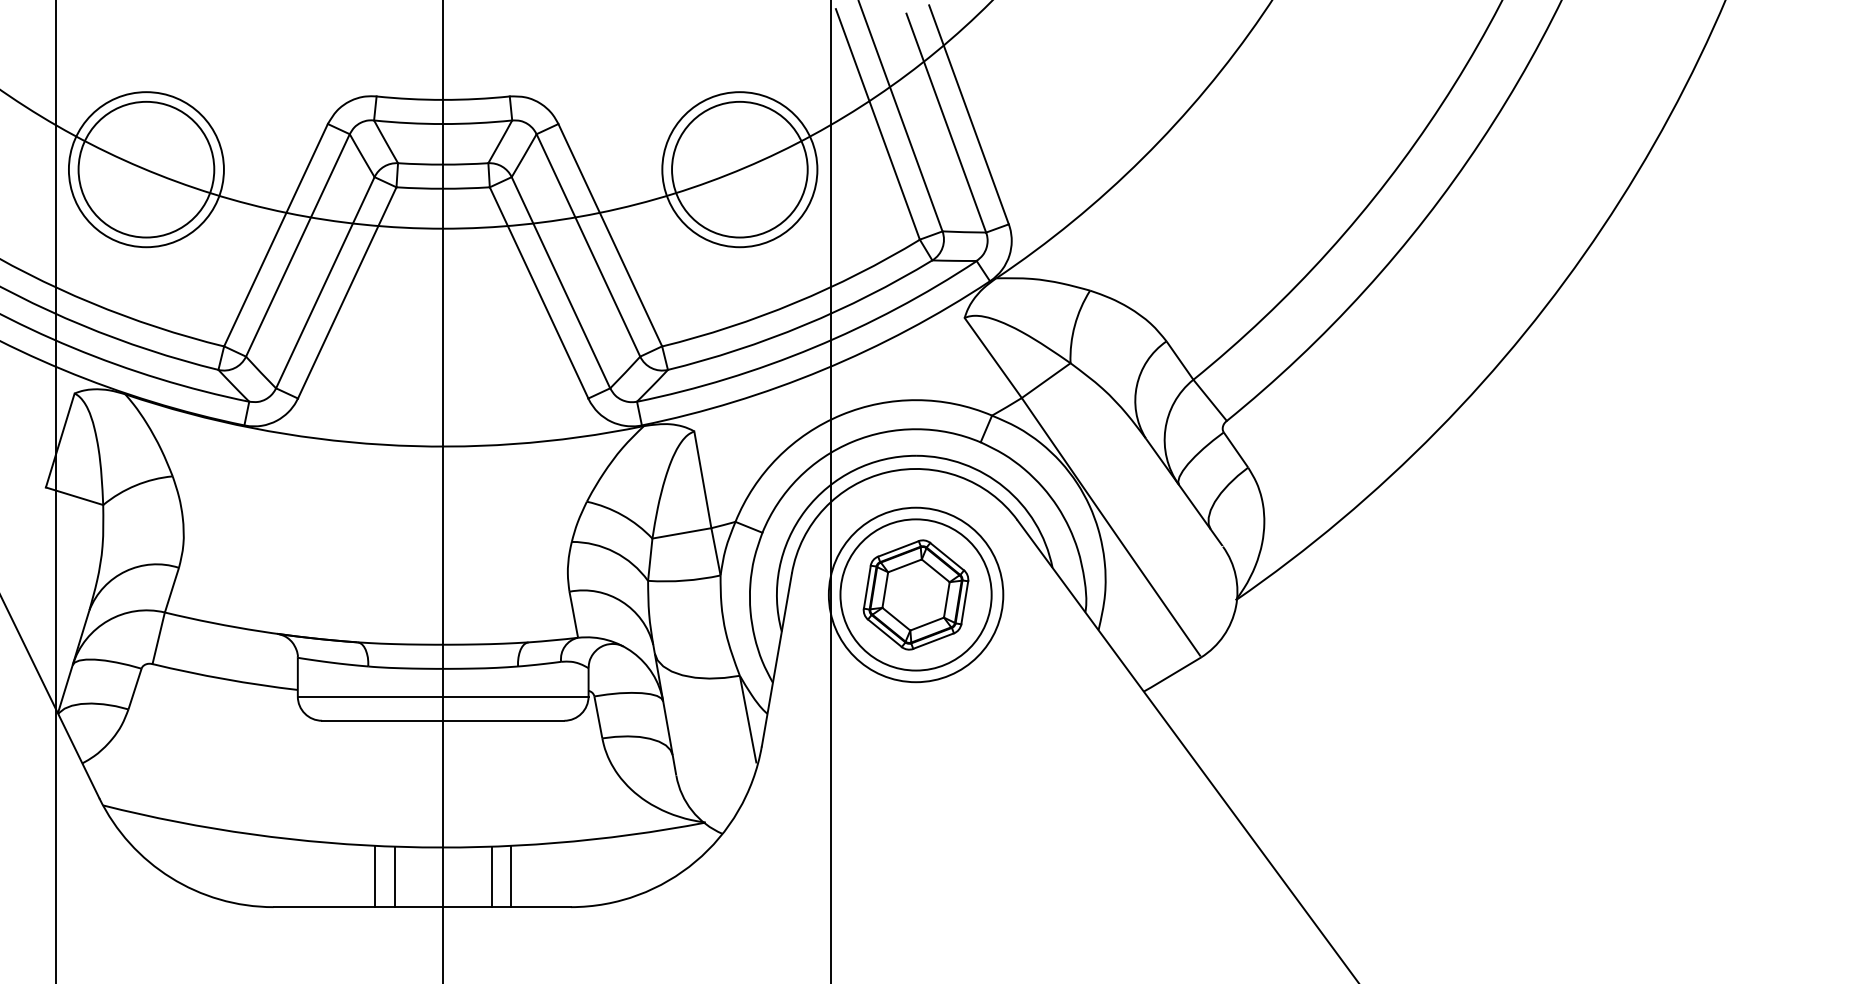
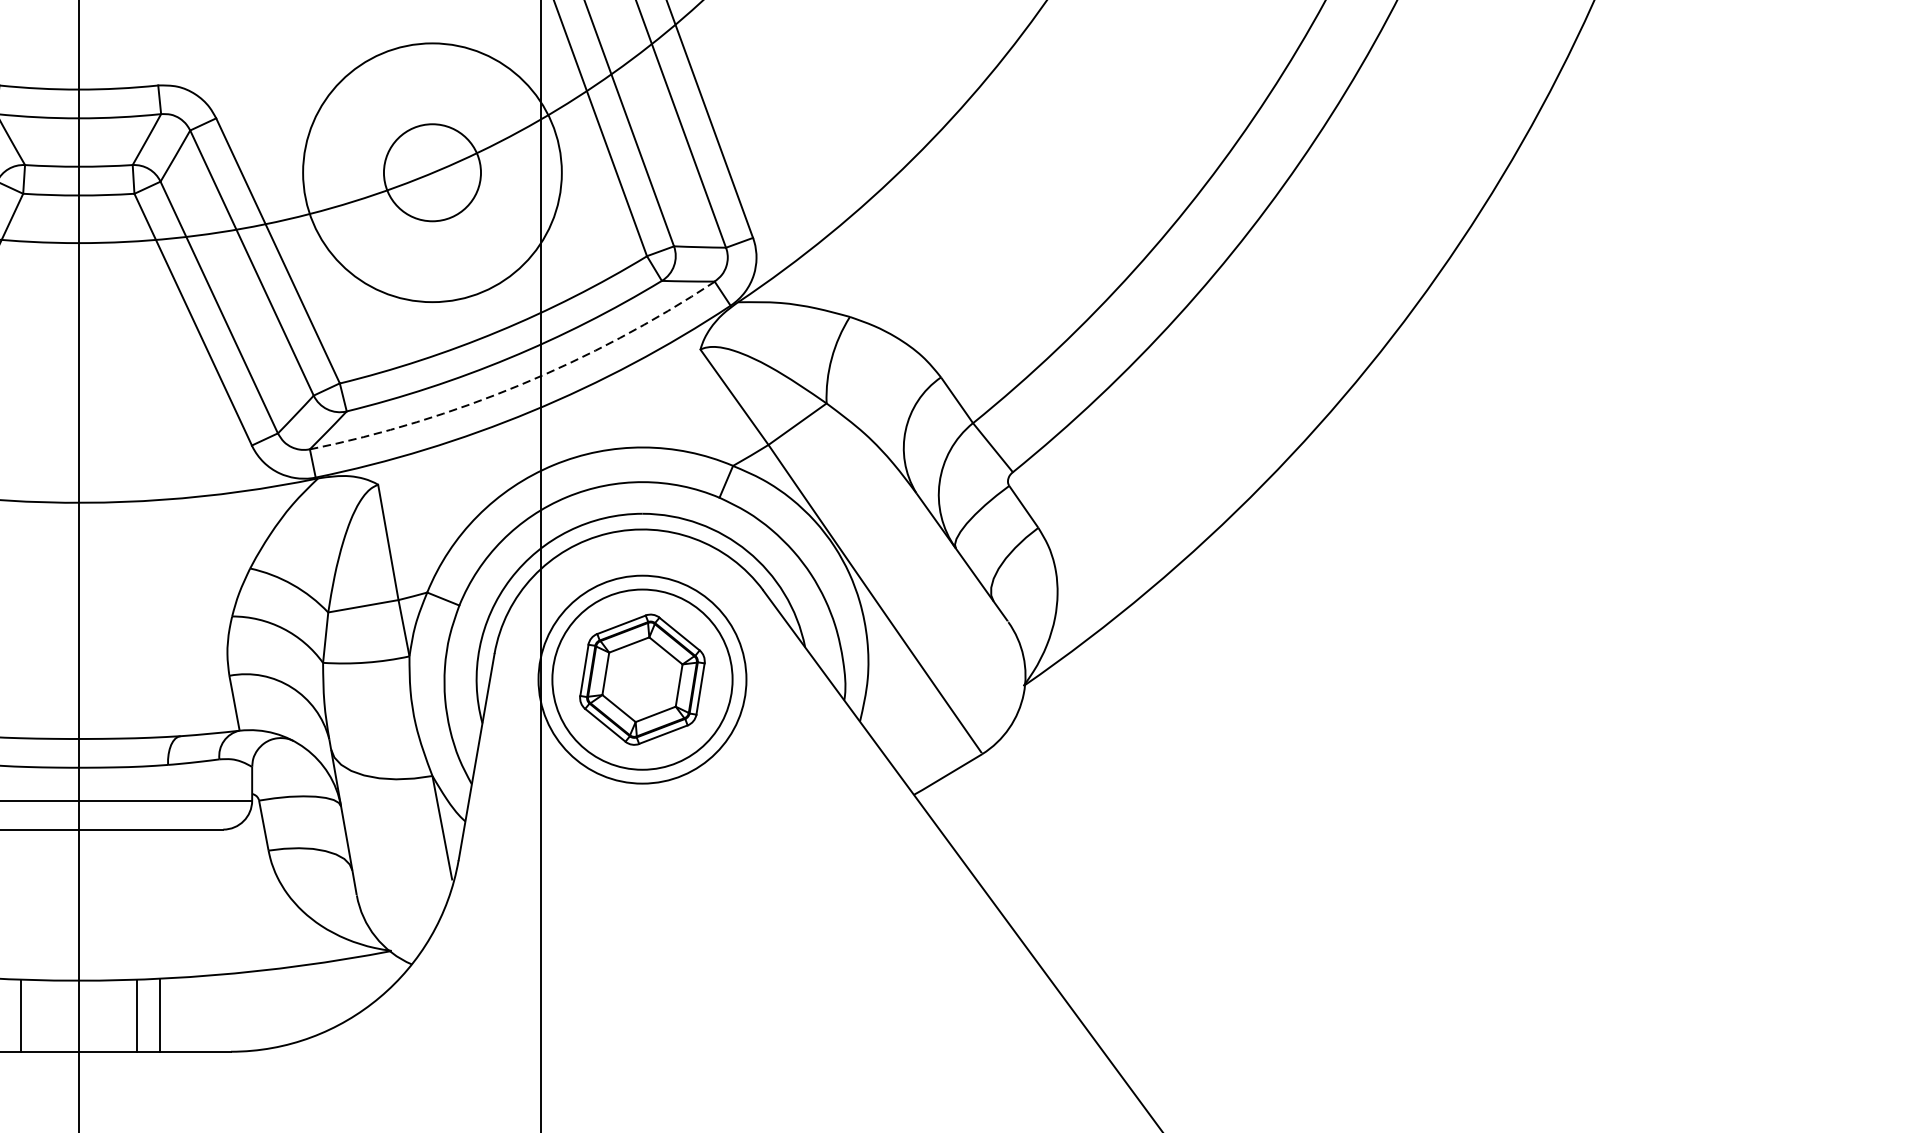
circle: (739, 169) -> (432, 172), size x0.6
circle: (739, 169) -> (432, 172), size x1.4
arc: (813, 347) -> (520, 384), solid -> dashed

